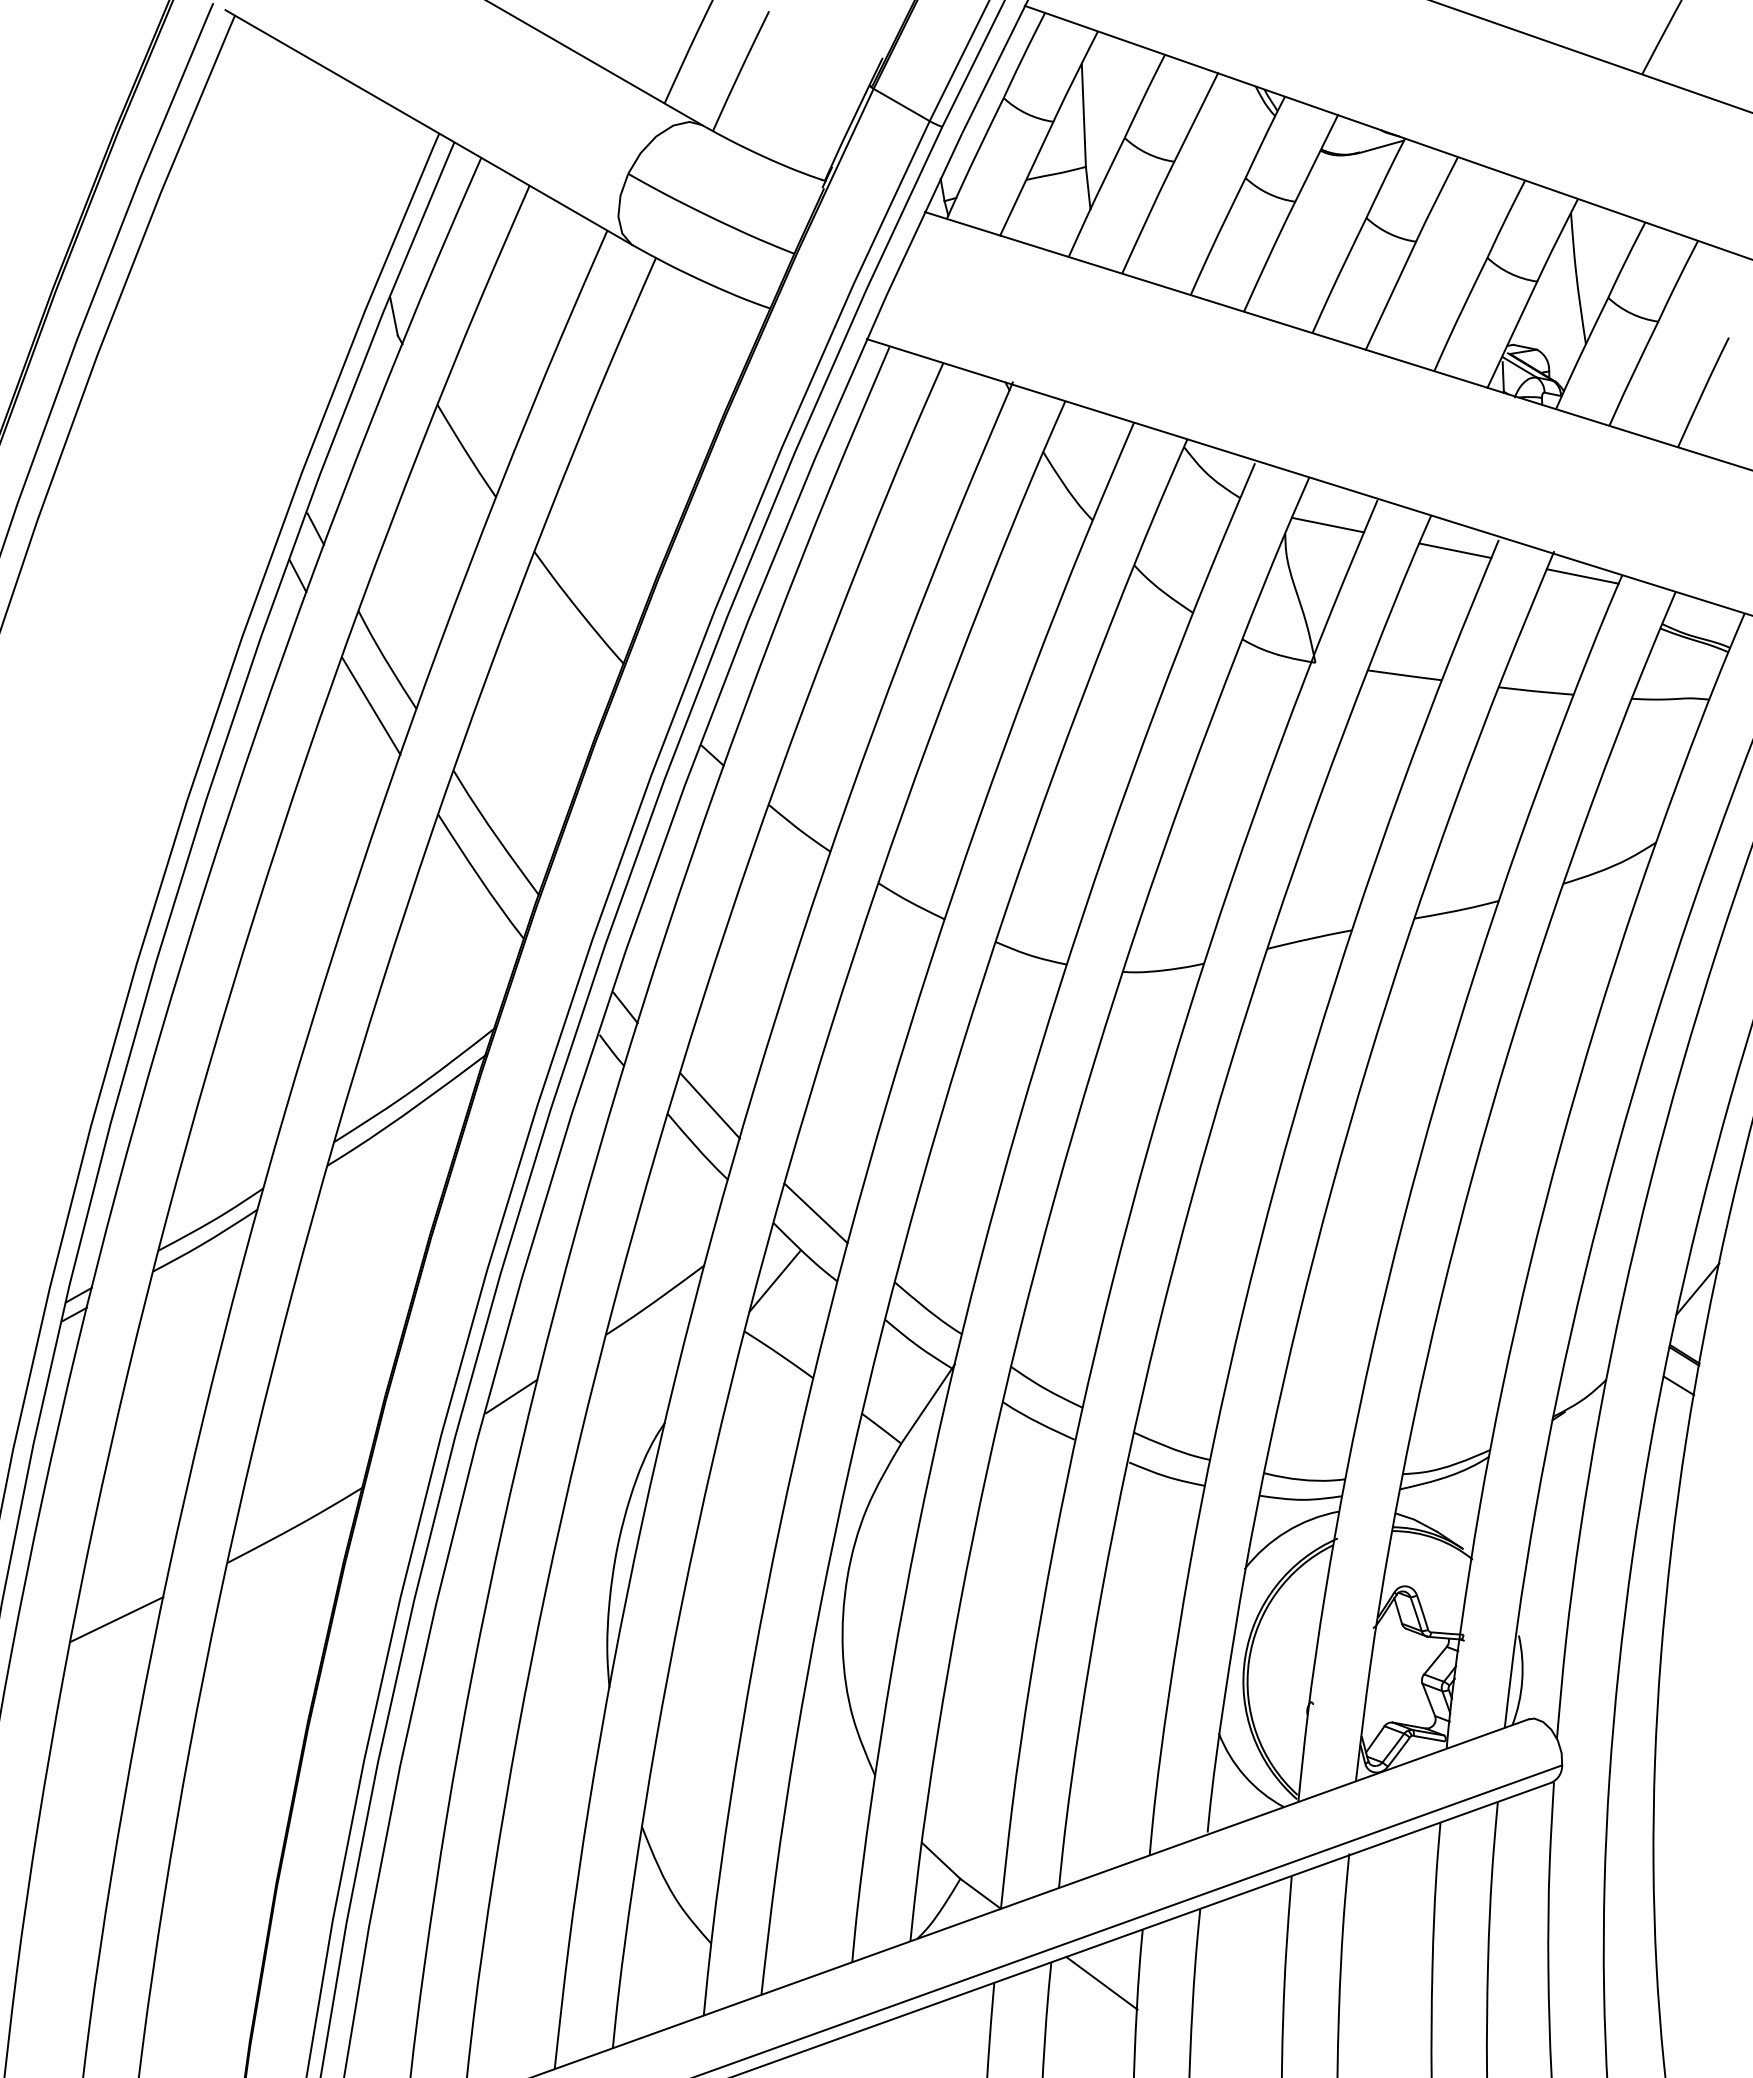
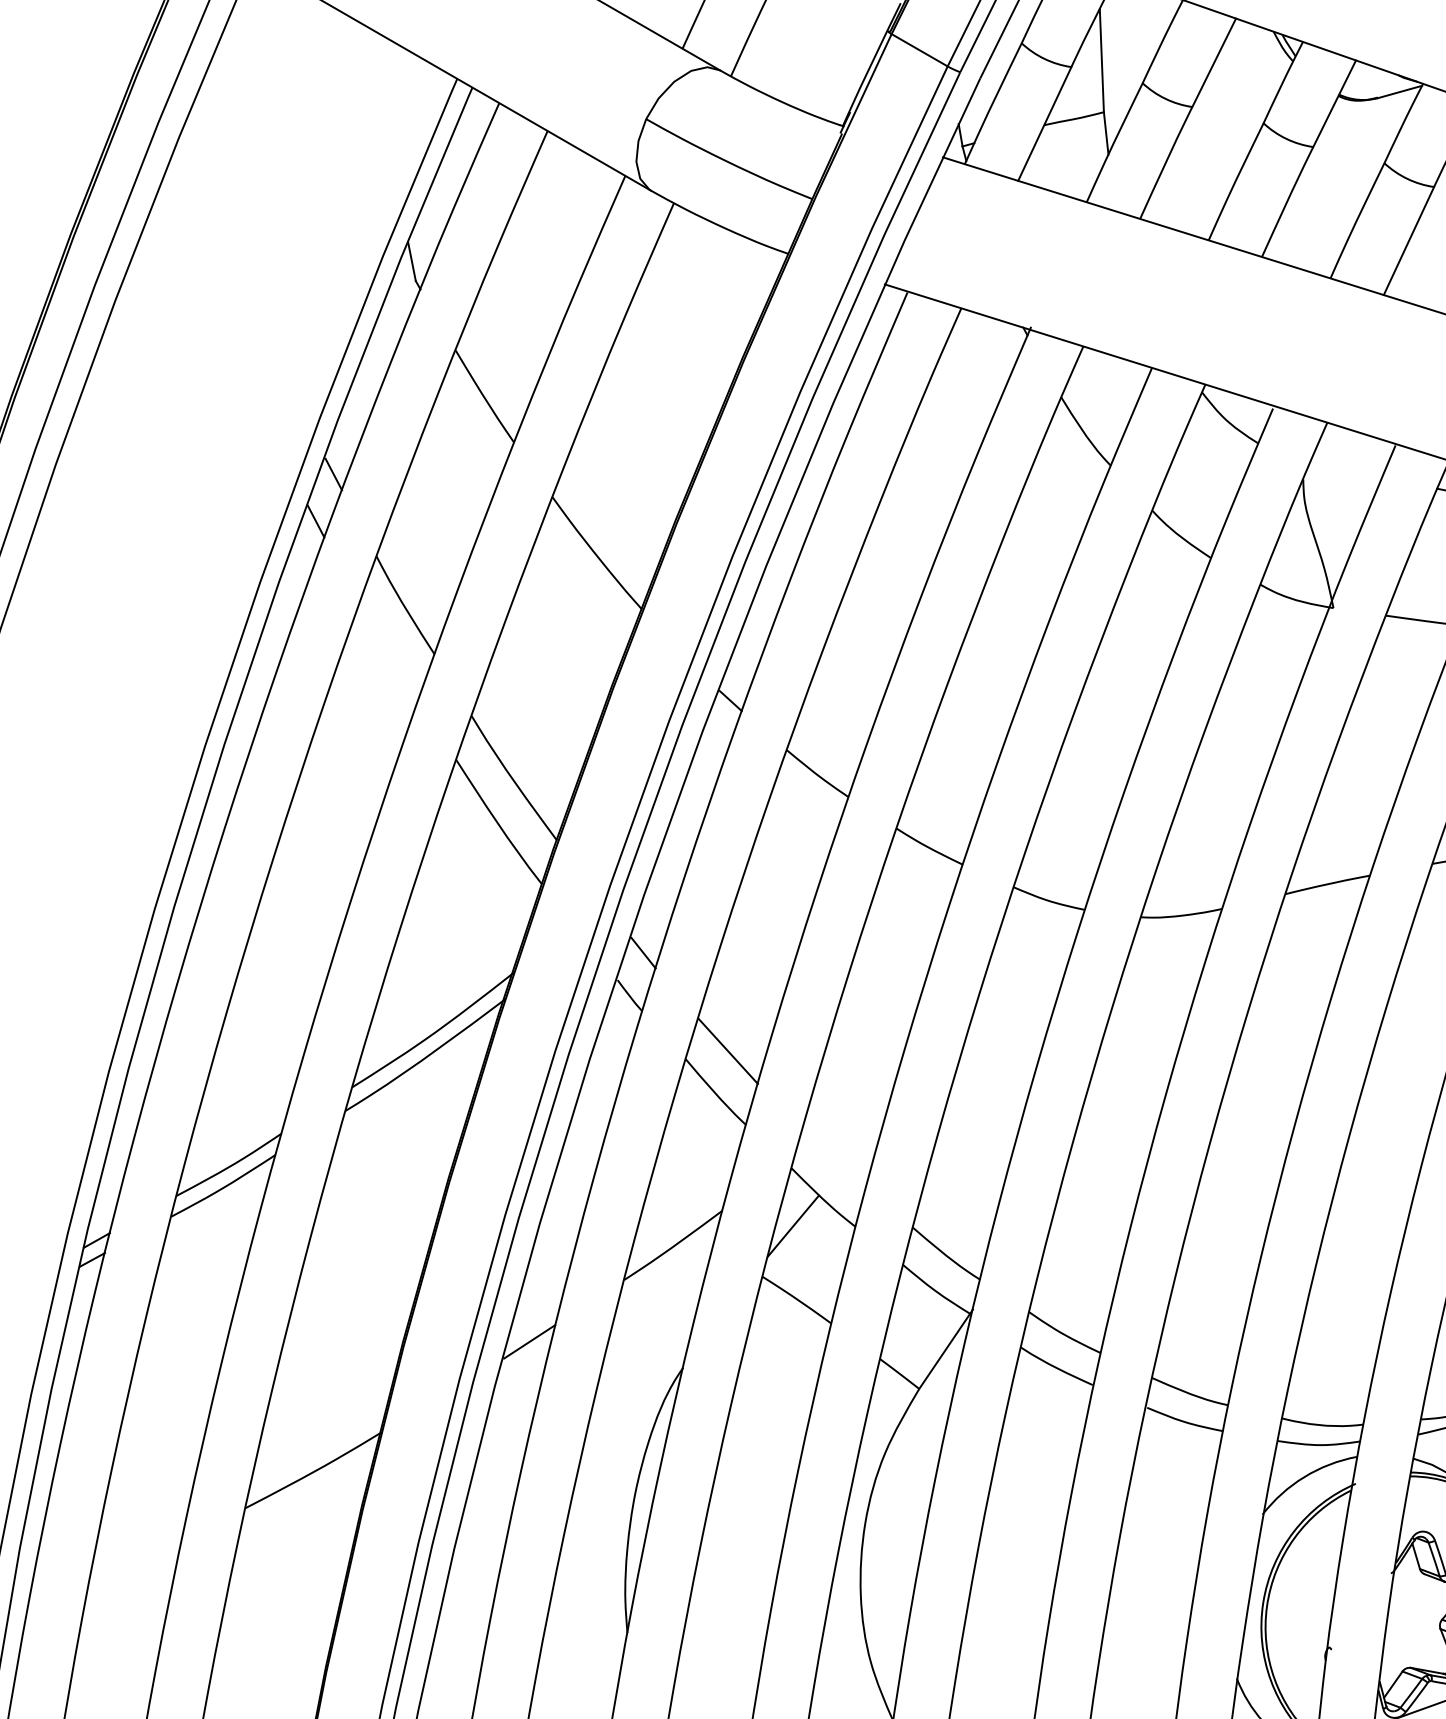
line: (1327, 524) -> (1345, 469), removed
line: (371, 705) -> (389, 650), removed
line: (815, 1213) -> (833, 1158), removed
line: (116, 1619) -> (134, 1564), removed

